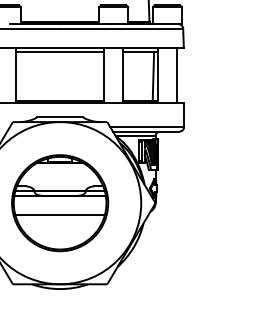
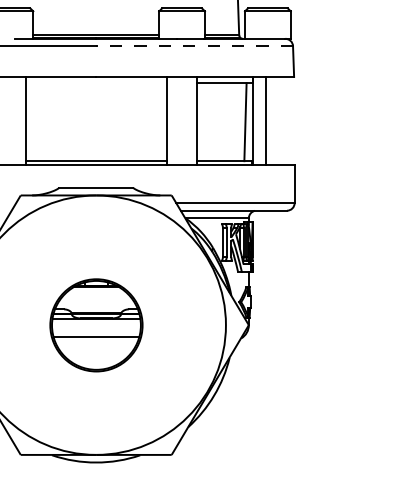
line: (121, 28) -> (194, 45), solid -> dashed
line: (60, 51) -> (96, 82), removed
line: (176, 75) -> (264, 120), moved
part: (60, 203) -> (96, 325), size x0.6

